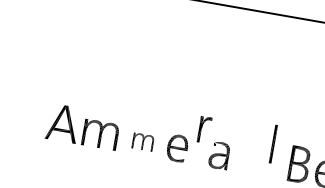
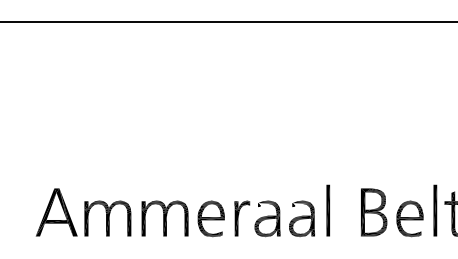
part: (204, 129) -> (242, 218), moved
part: (142, 141) -> (164, 218), size x1.67
line: (272, 143) -> (327, 210), moved
part: (244, 159) -> (301, 218), added

